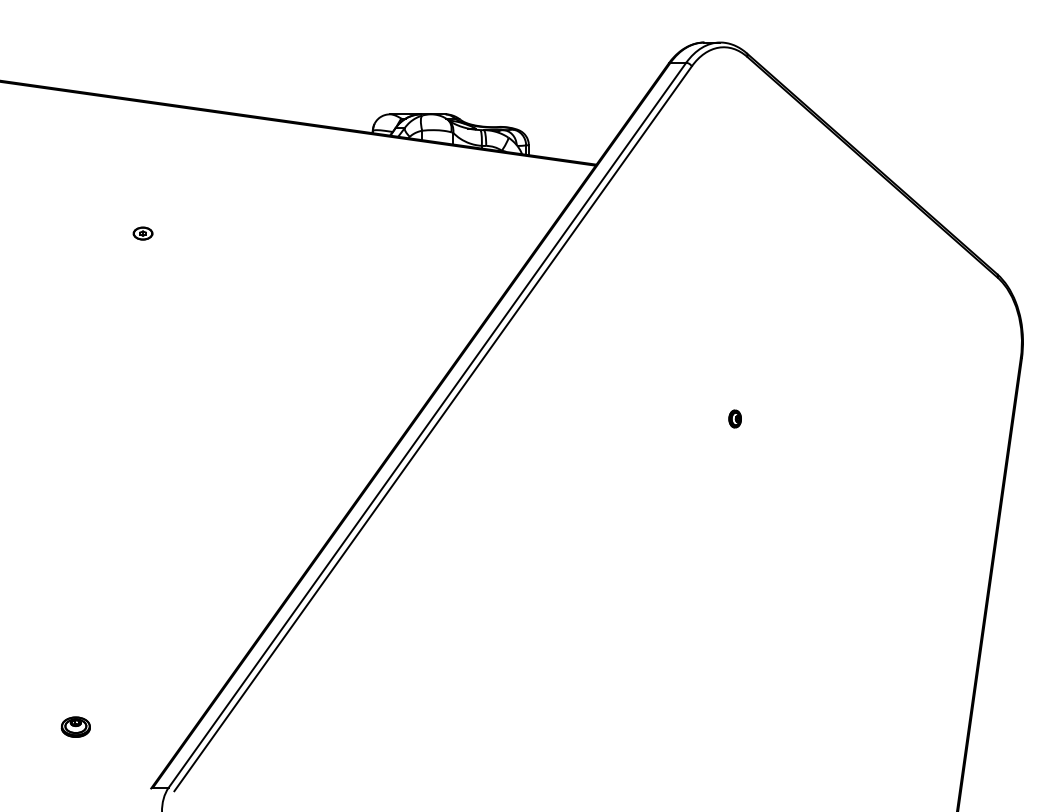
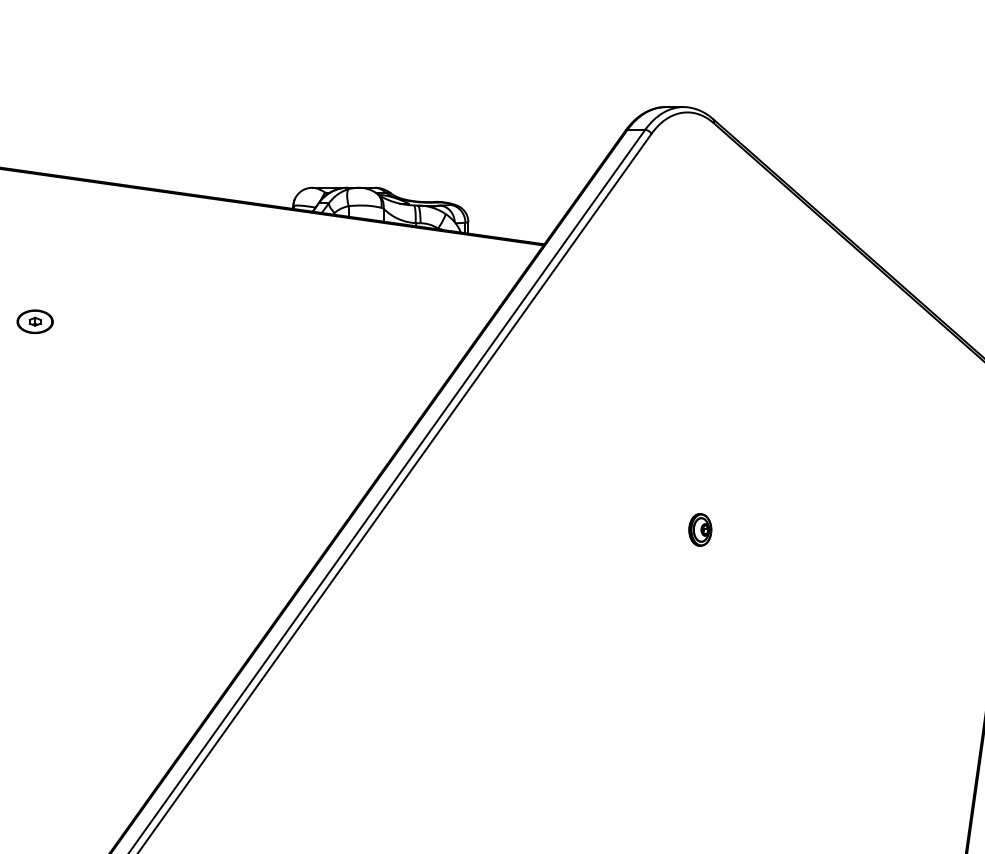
part: (142, 233) -> (34, 321), size x1.67
part: (734, 418) -> (699, 529), size x1.67

